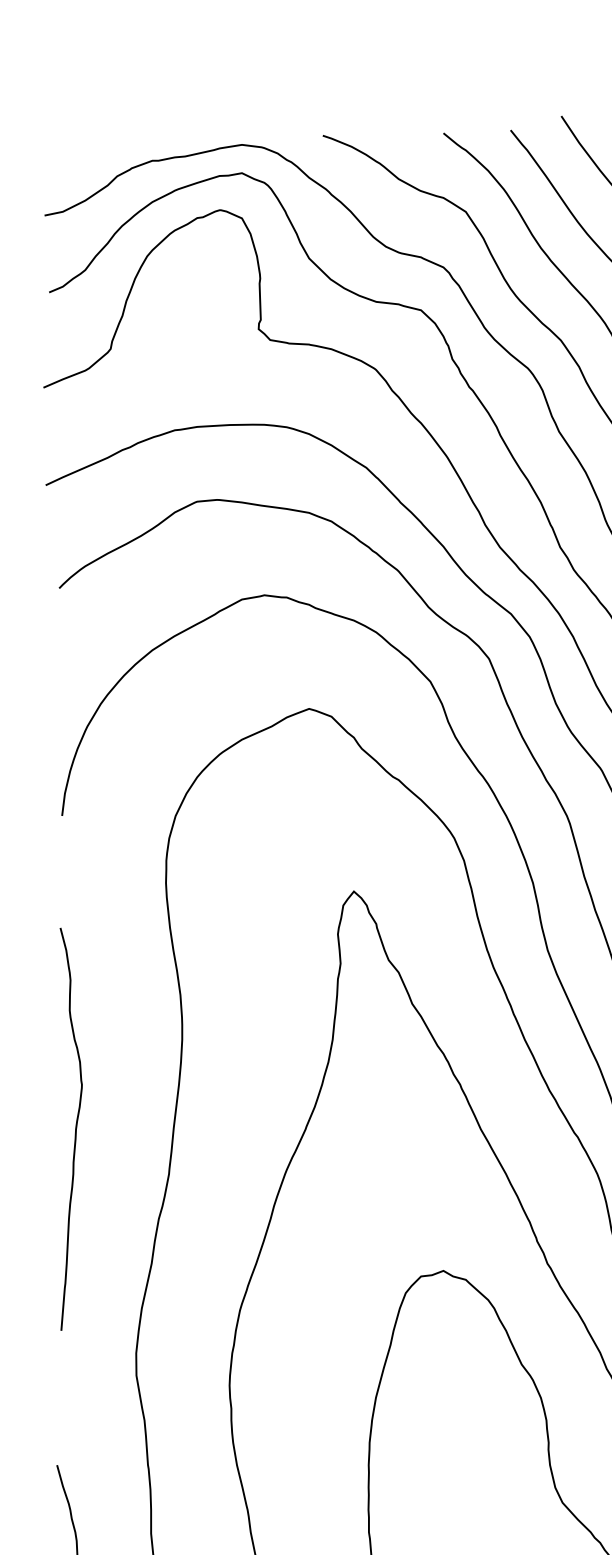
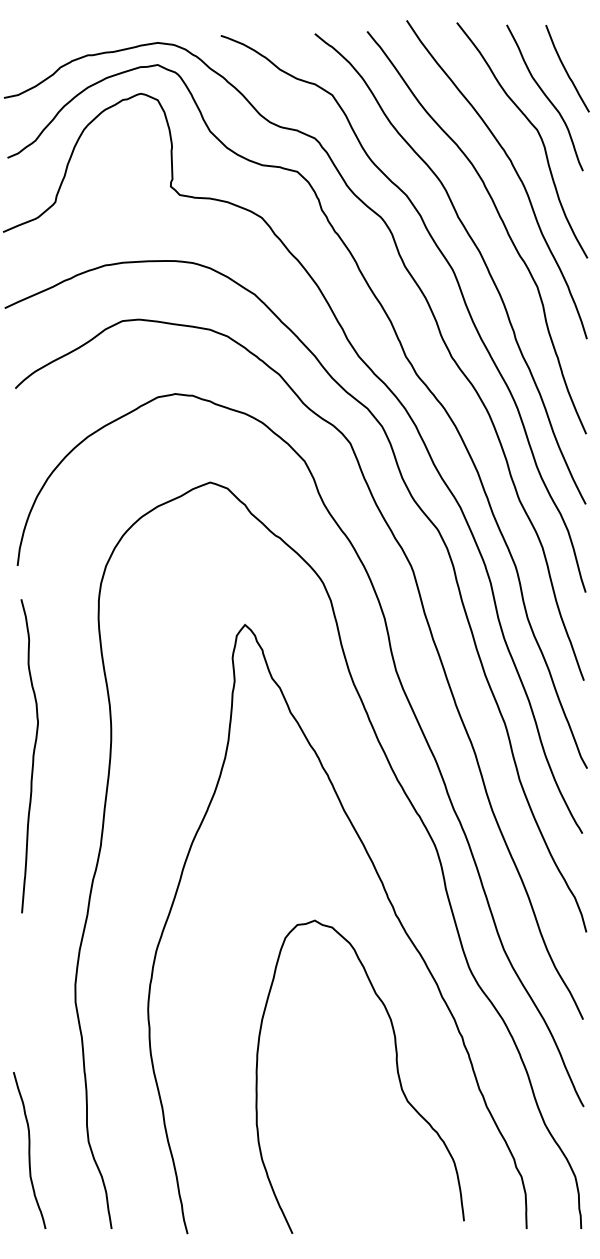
curve: (74, 1129) -> (32, 756), moved

